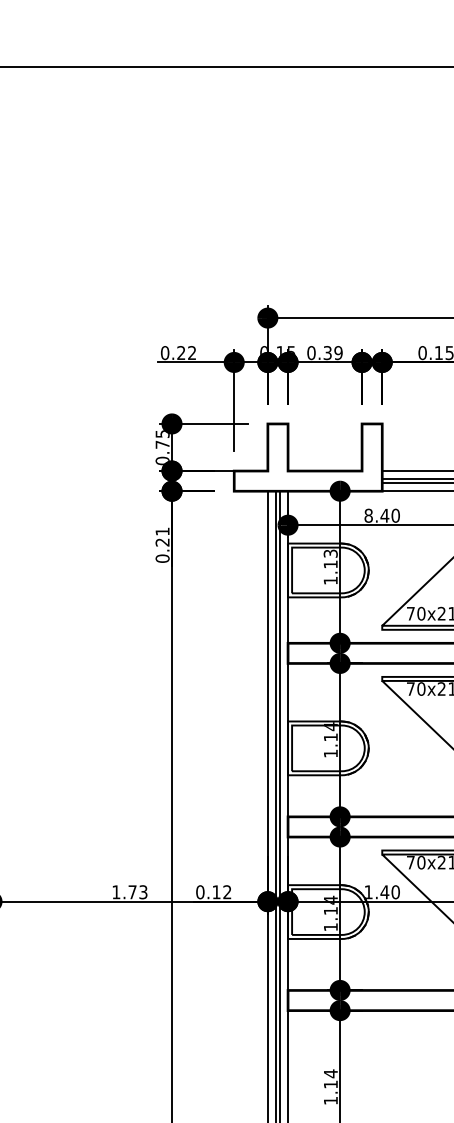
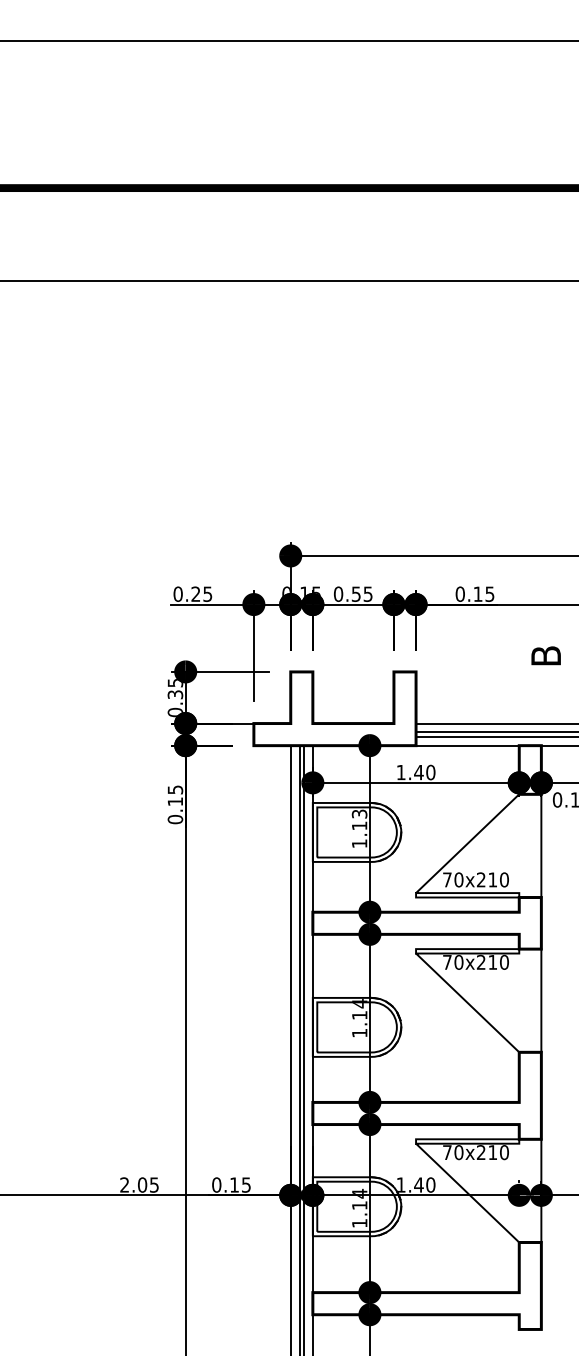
text: (191, 352) -> (207, 593), 0.22 -> 0.25
text: (333, 352) -> (362, 593), 0.39 -> 0.55
text: (162, 444) -> (175, 694), 0.75 -> 0.35
text: (368, 515) -> (400, 772), 8.40 -> 1.40
text: (162, 536) -> (175, 795), 0.21 -> 0.15
text: (129, 891) -> (139, 1184), 1.73 -> 2.05
text: (227, 891) -> (246, 1184), 0.12 -> 0.15

